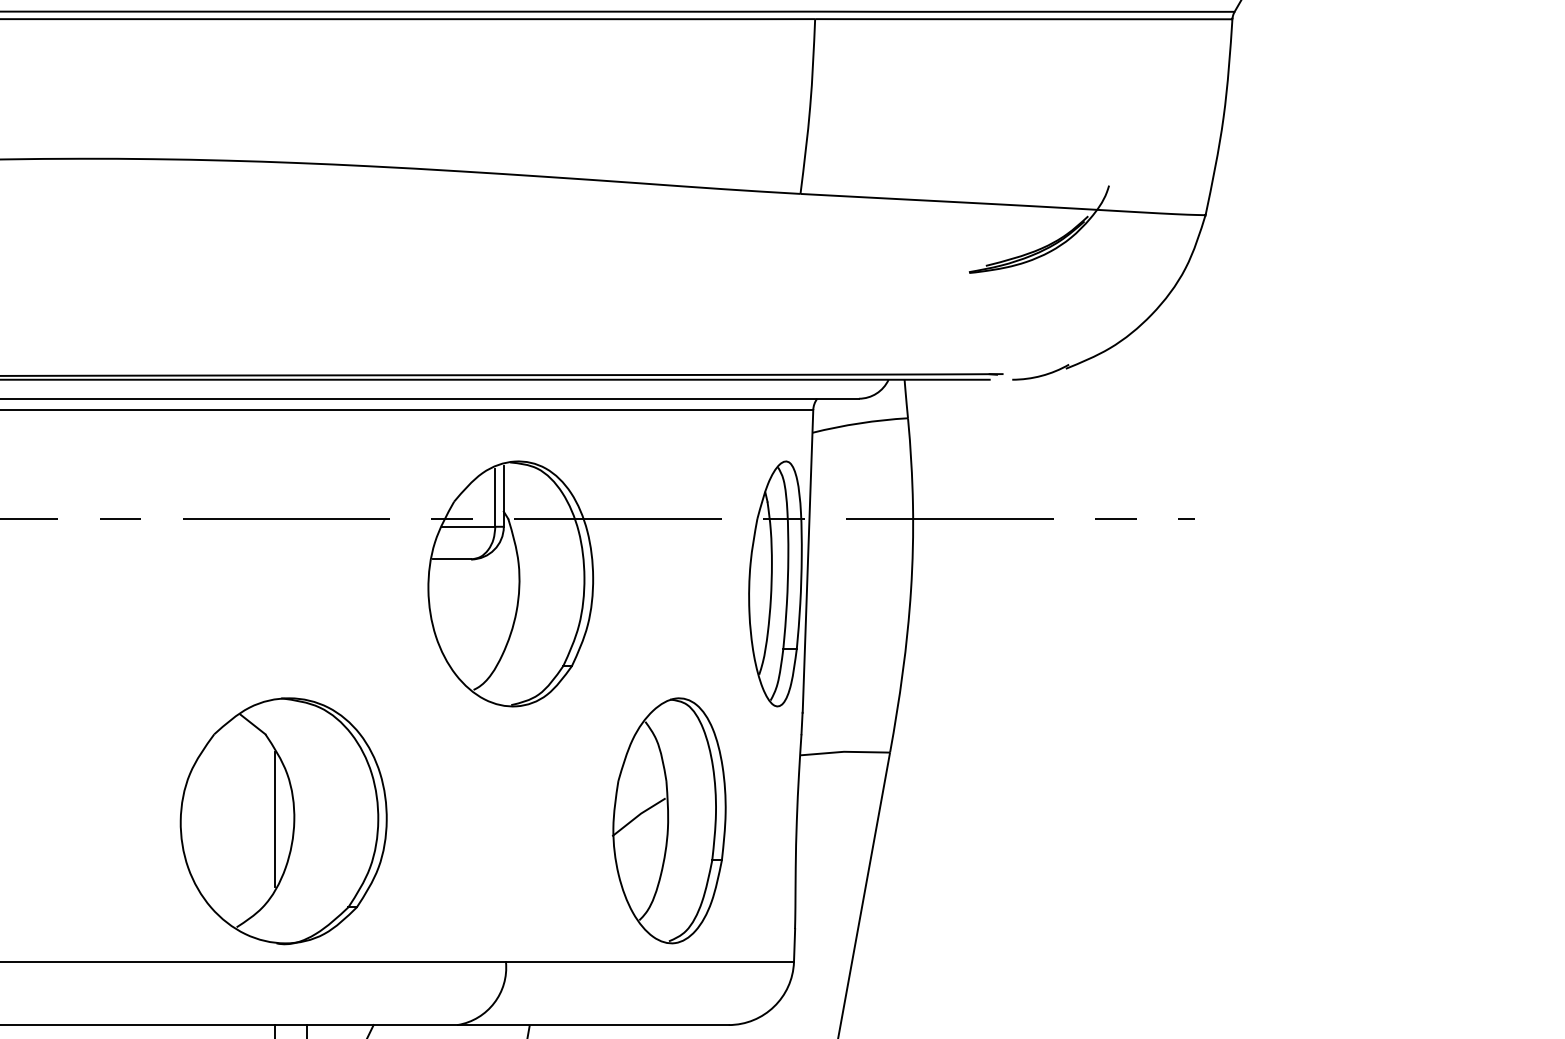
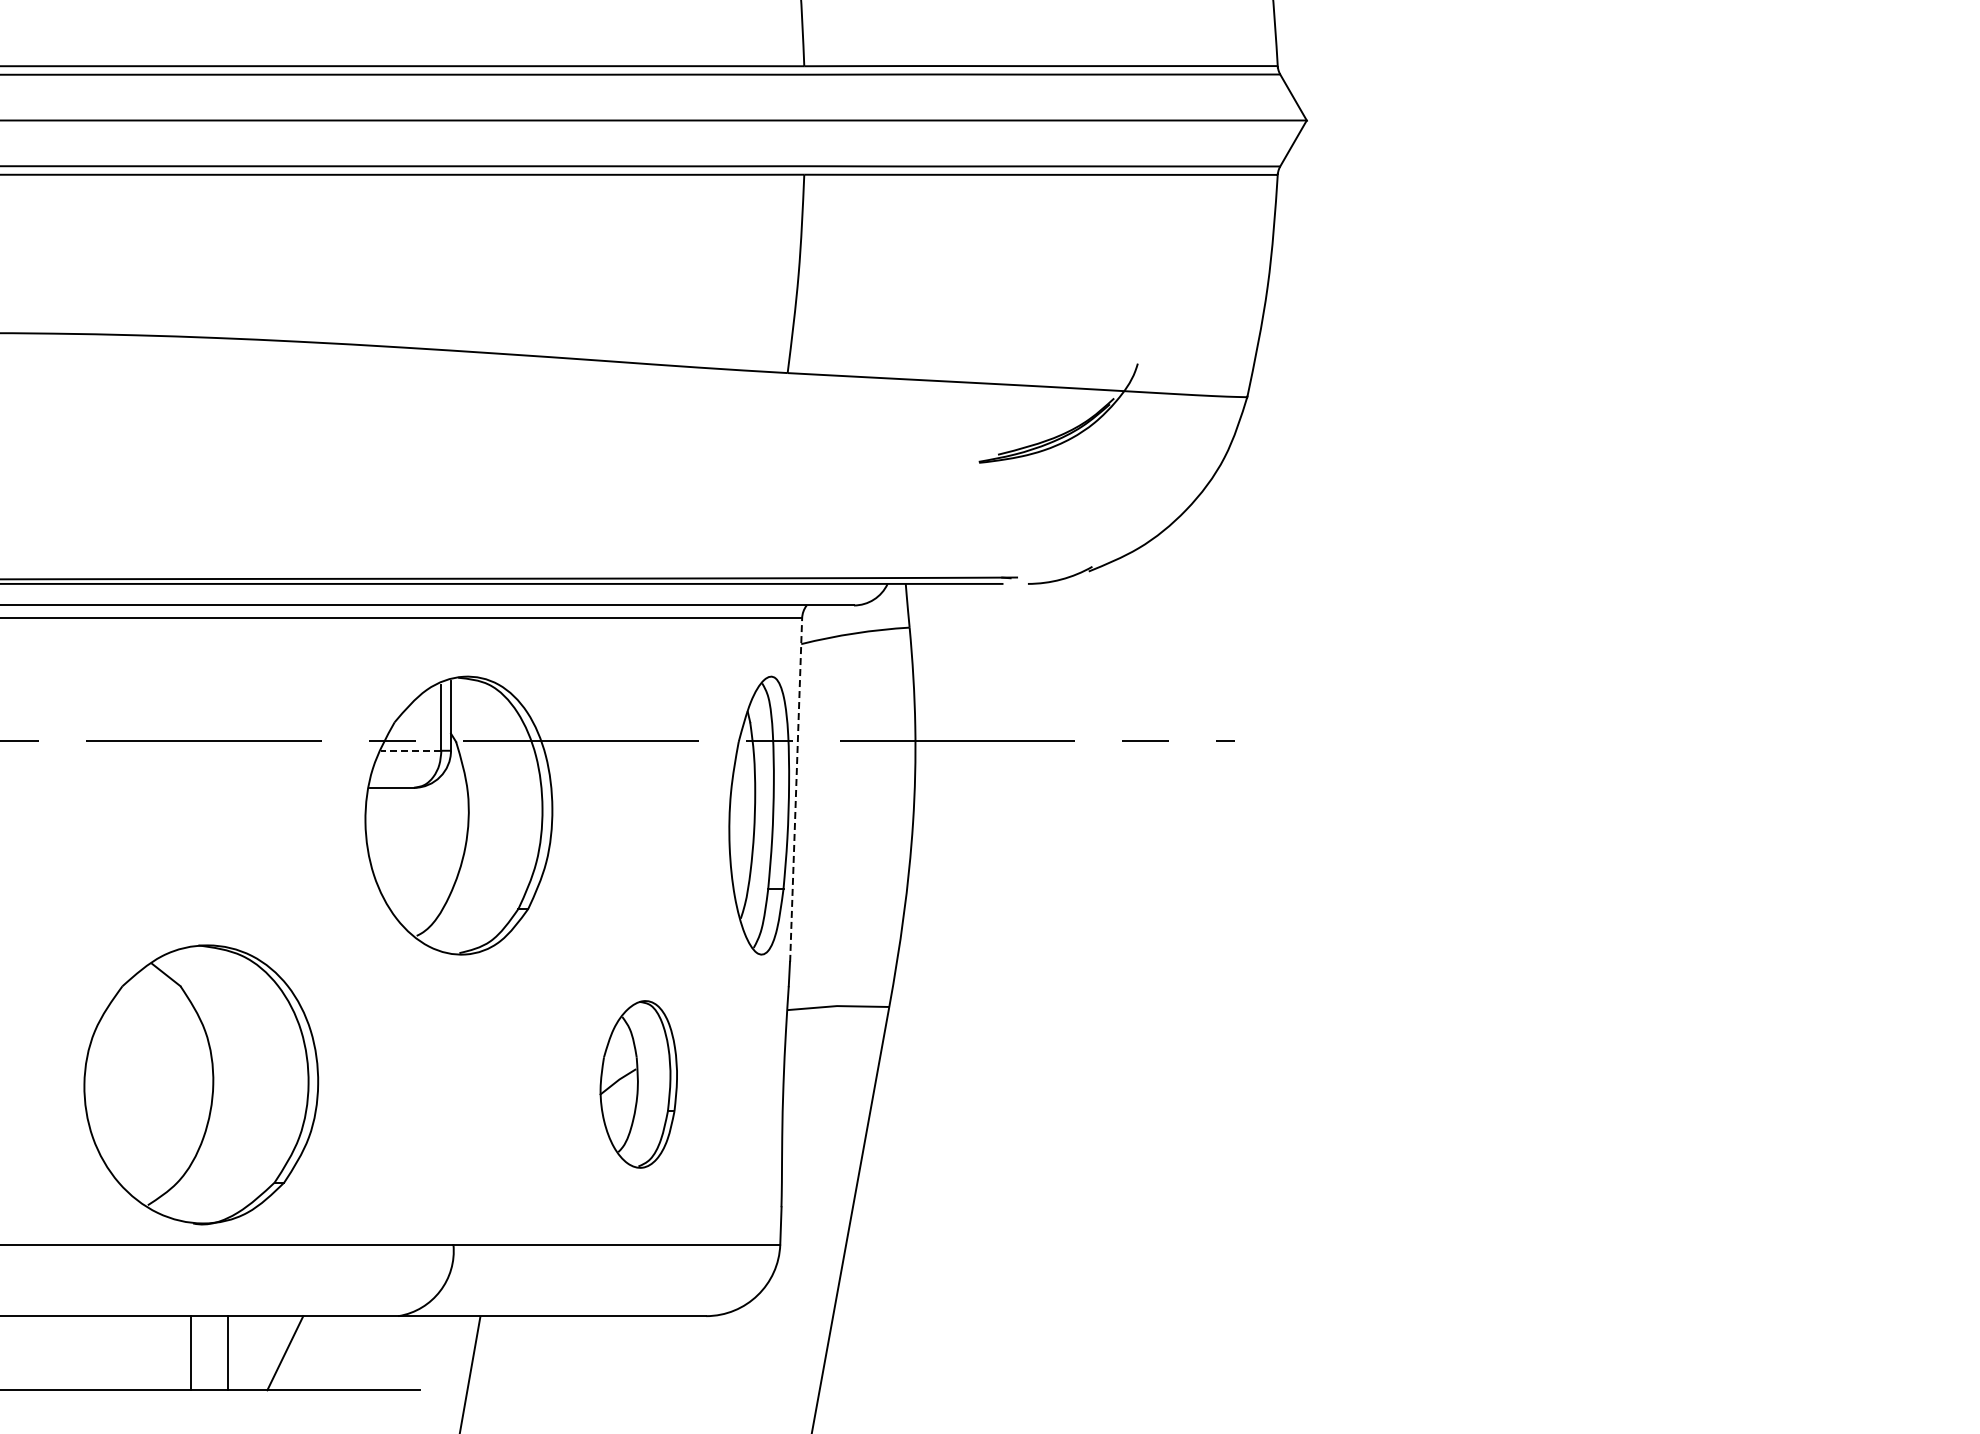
line: (468, 526) -> (410, 750), solid -> dashed
line: (808, 561) -> (796, 790), solid -> dashed
line: (275, 819) -> (191, 1082), removed
part: (669, 820) -> (638, 1084), size x0.6

